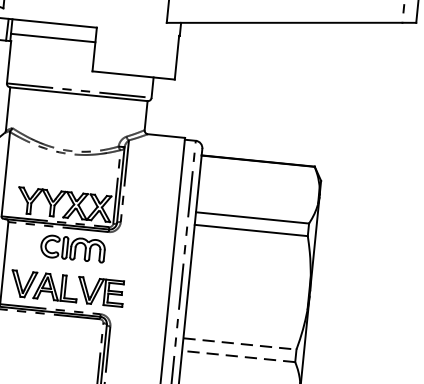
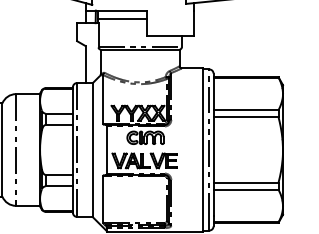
line: (240, 343) -> (246, 182), dashed -> solid
line: (239, 355) -> (246, 189), dashed -> solid

